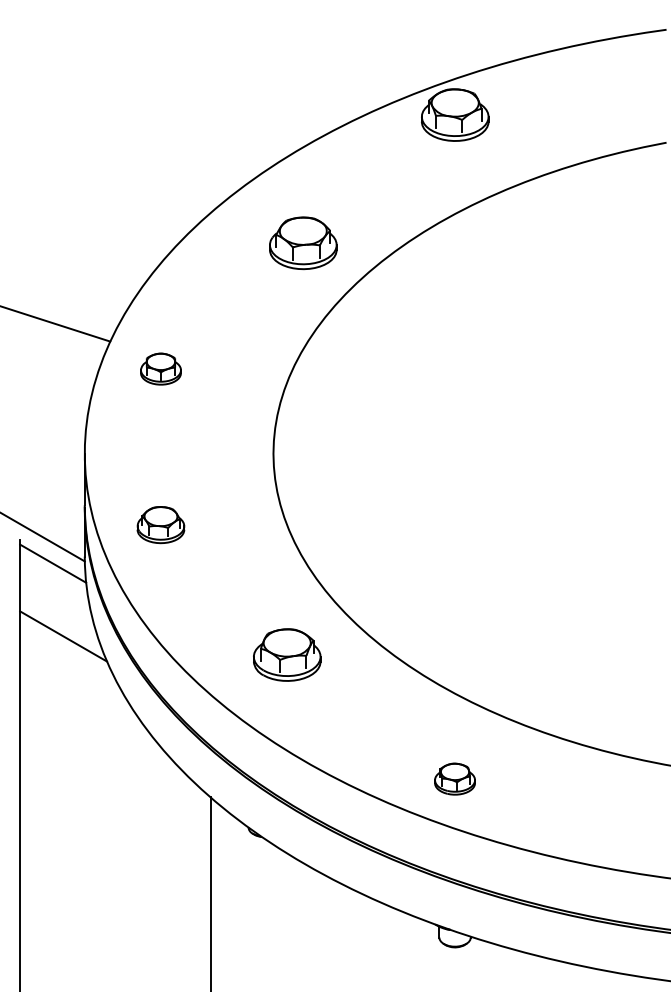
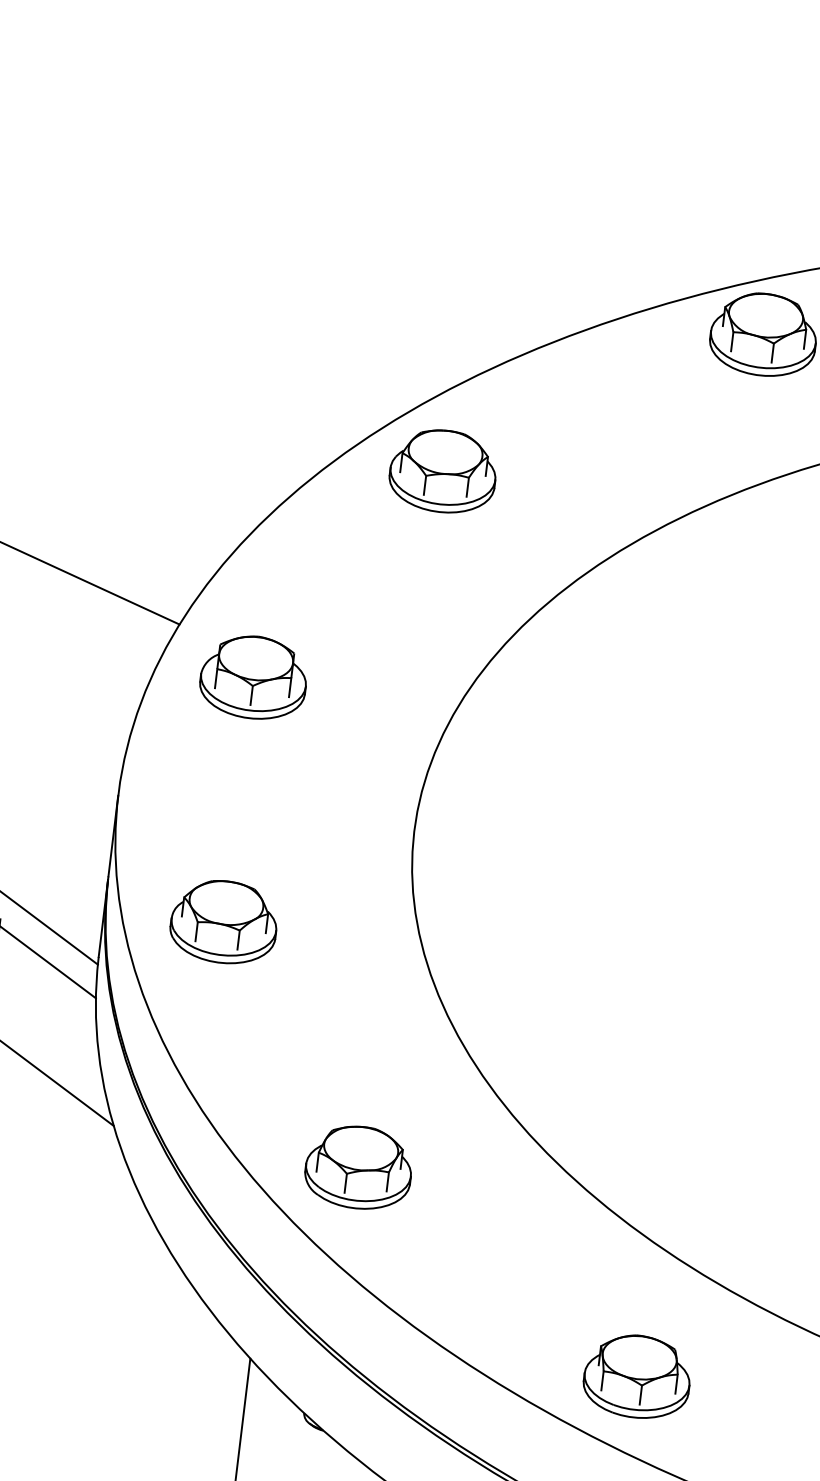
part: (303, 243) -> (443, 471), moved
part: (160, 368) -> (253, 676), size x1.67
part: (160, 524) -> (223, 921), size x1.43
part: (287, 654) -> (359, 1166), moved
part: (454, 778) -> (636, 1375), size x1.67

